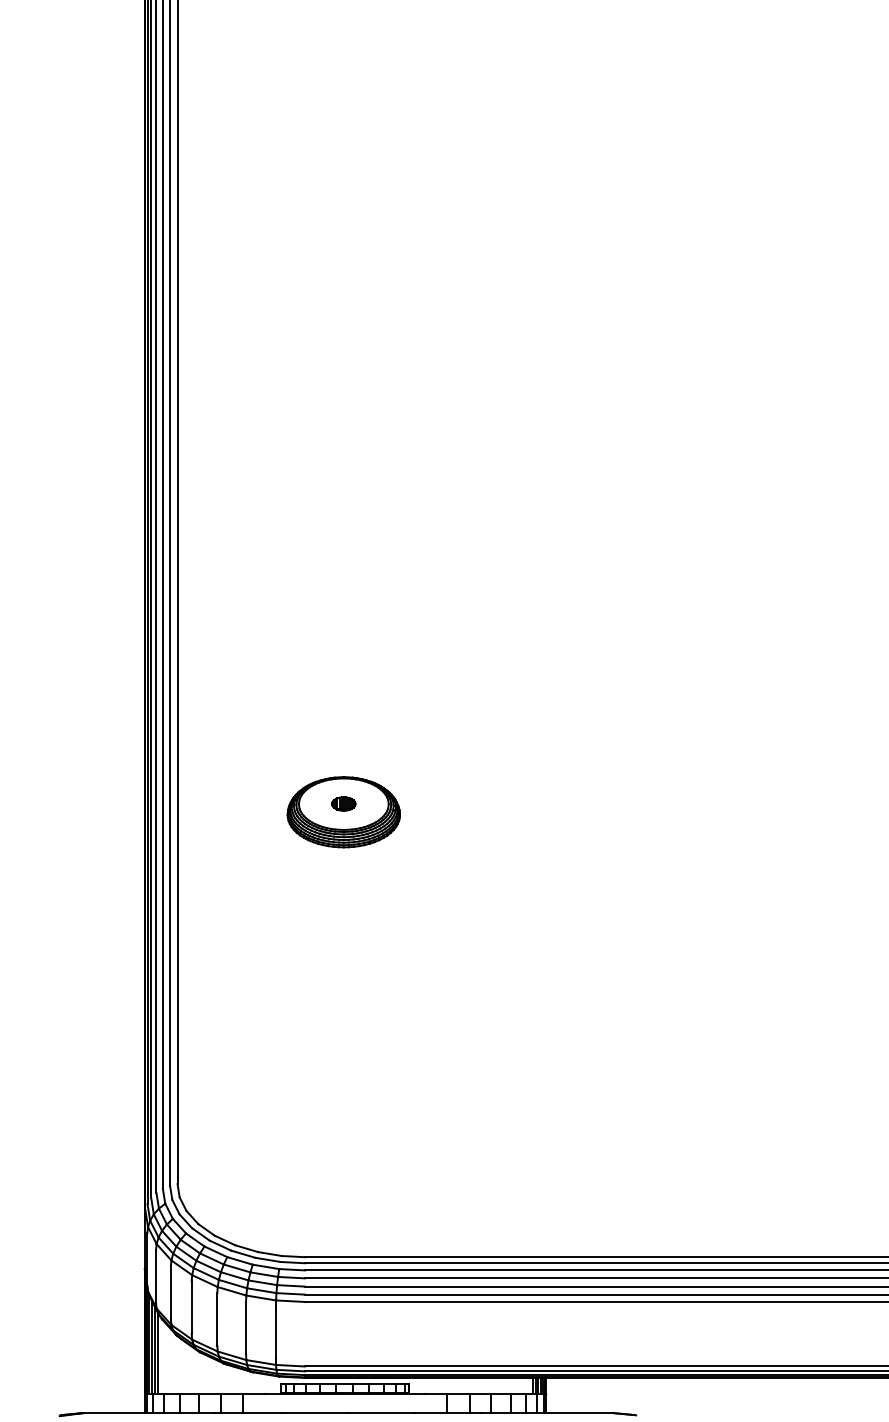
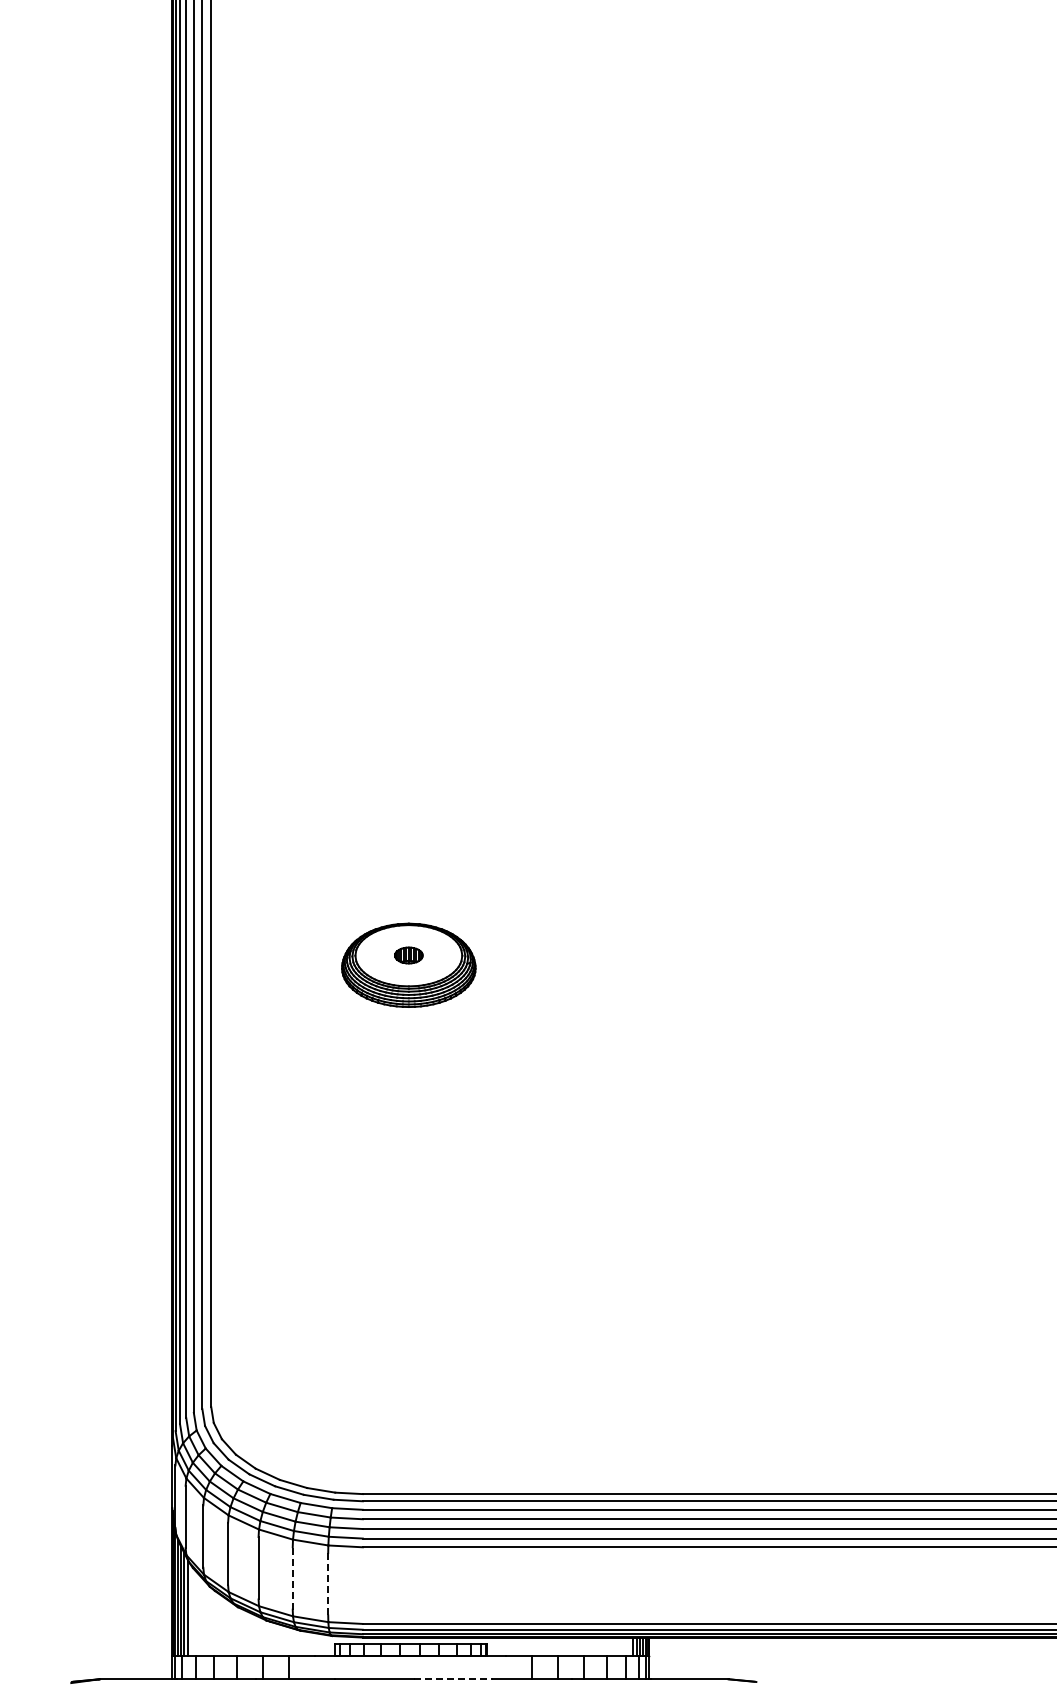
line: (245, 1327) -> (292, 1577), solid -> dashed
line: (276, 1332) -> (328, 1583), solid -> dashed
line: (381, 1413) -> (453, 1679), solid -> dashed

